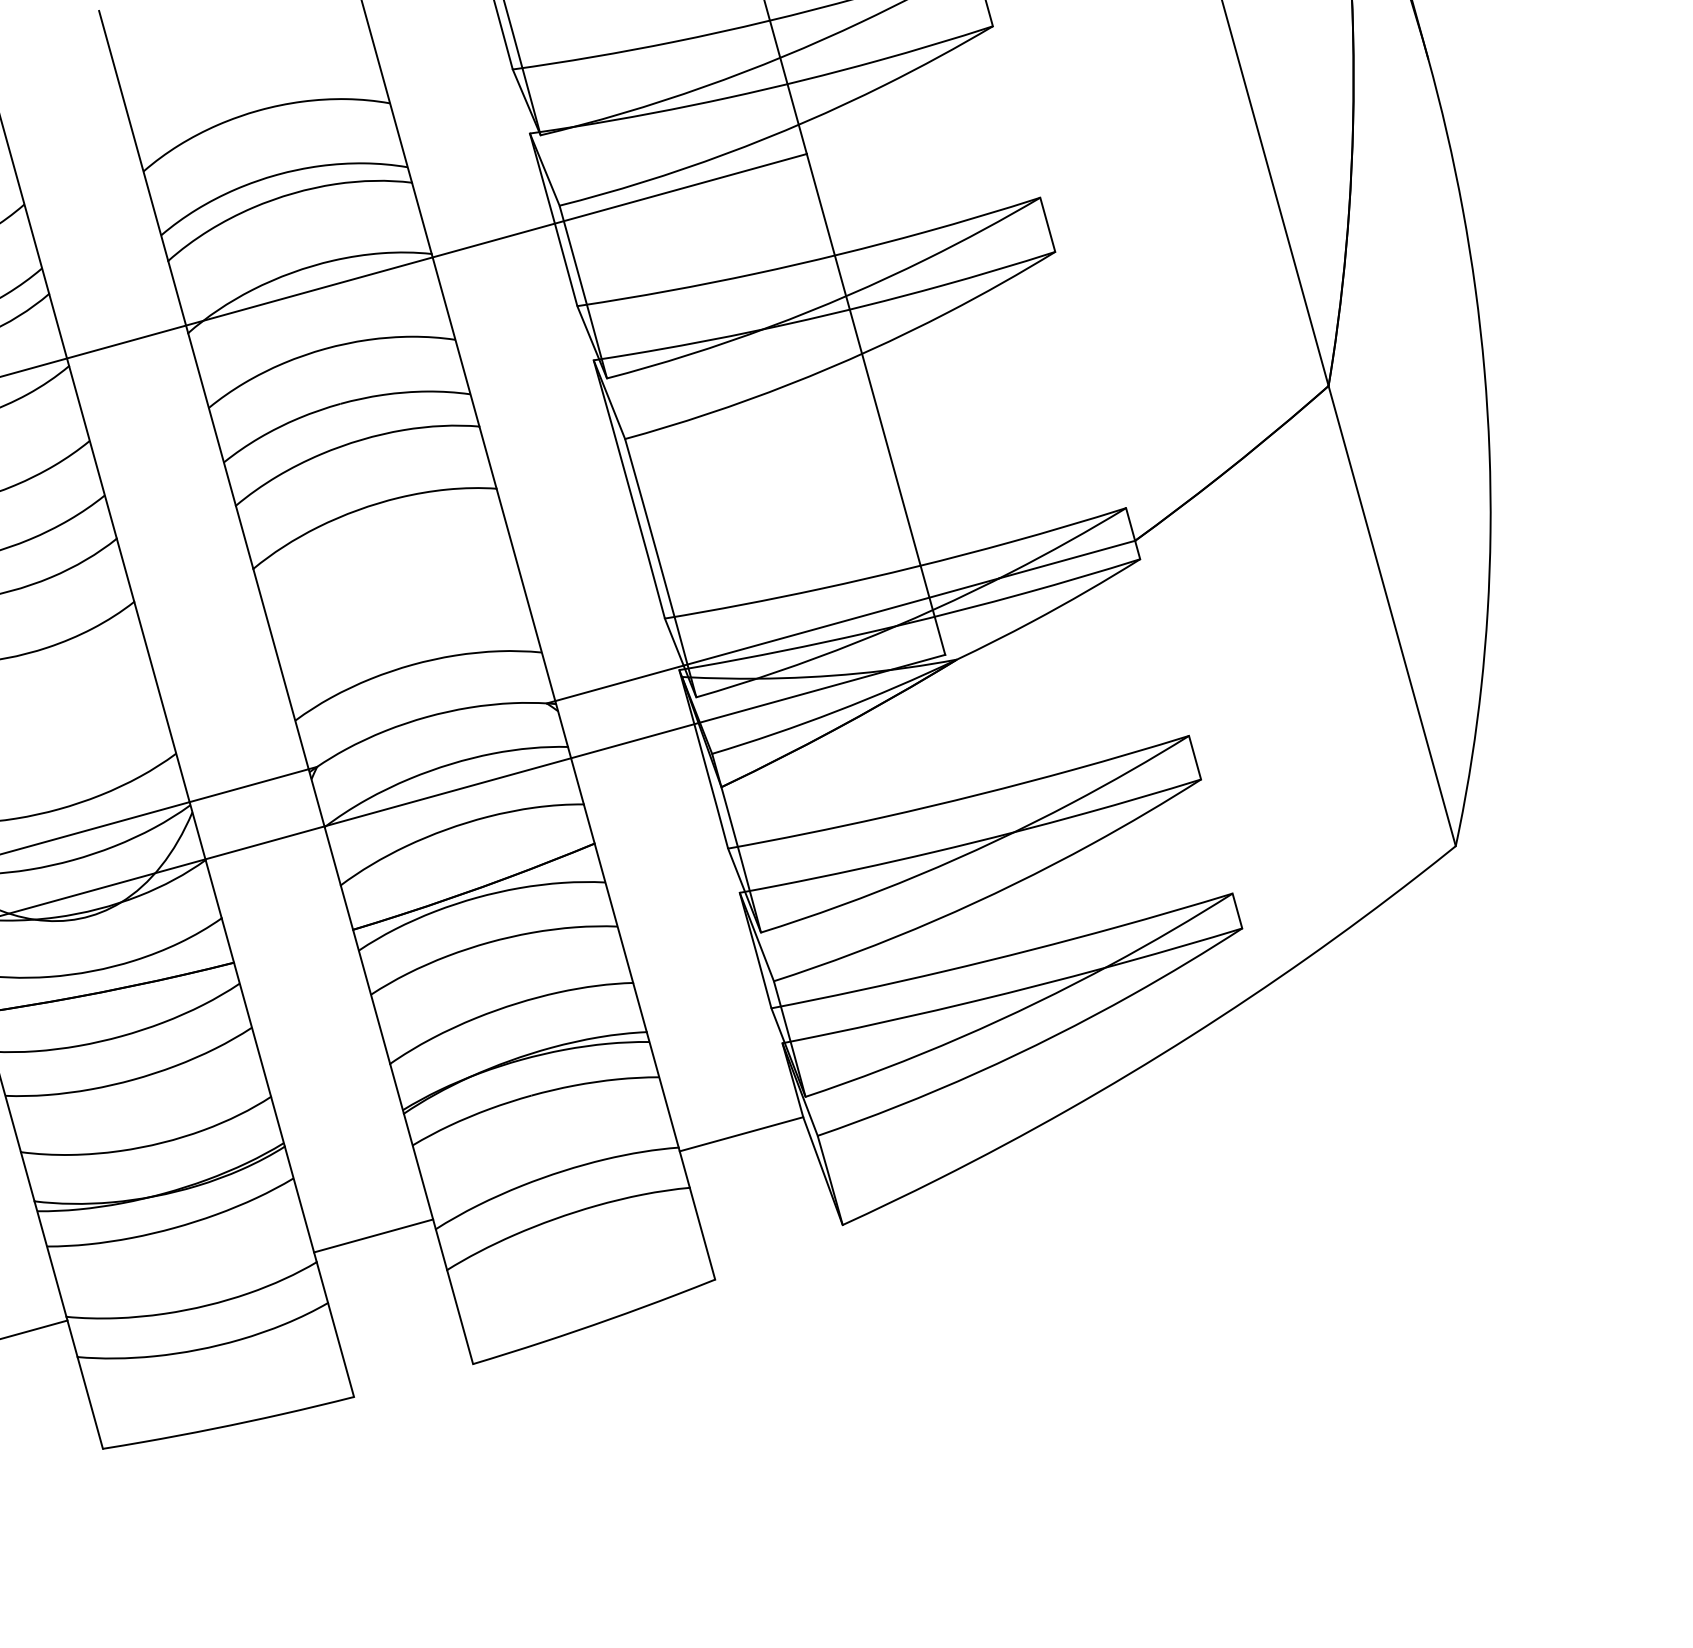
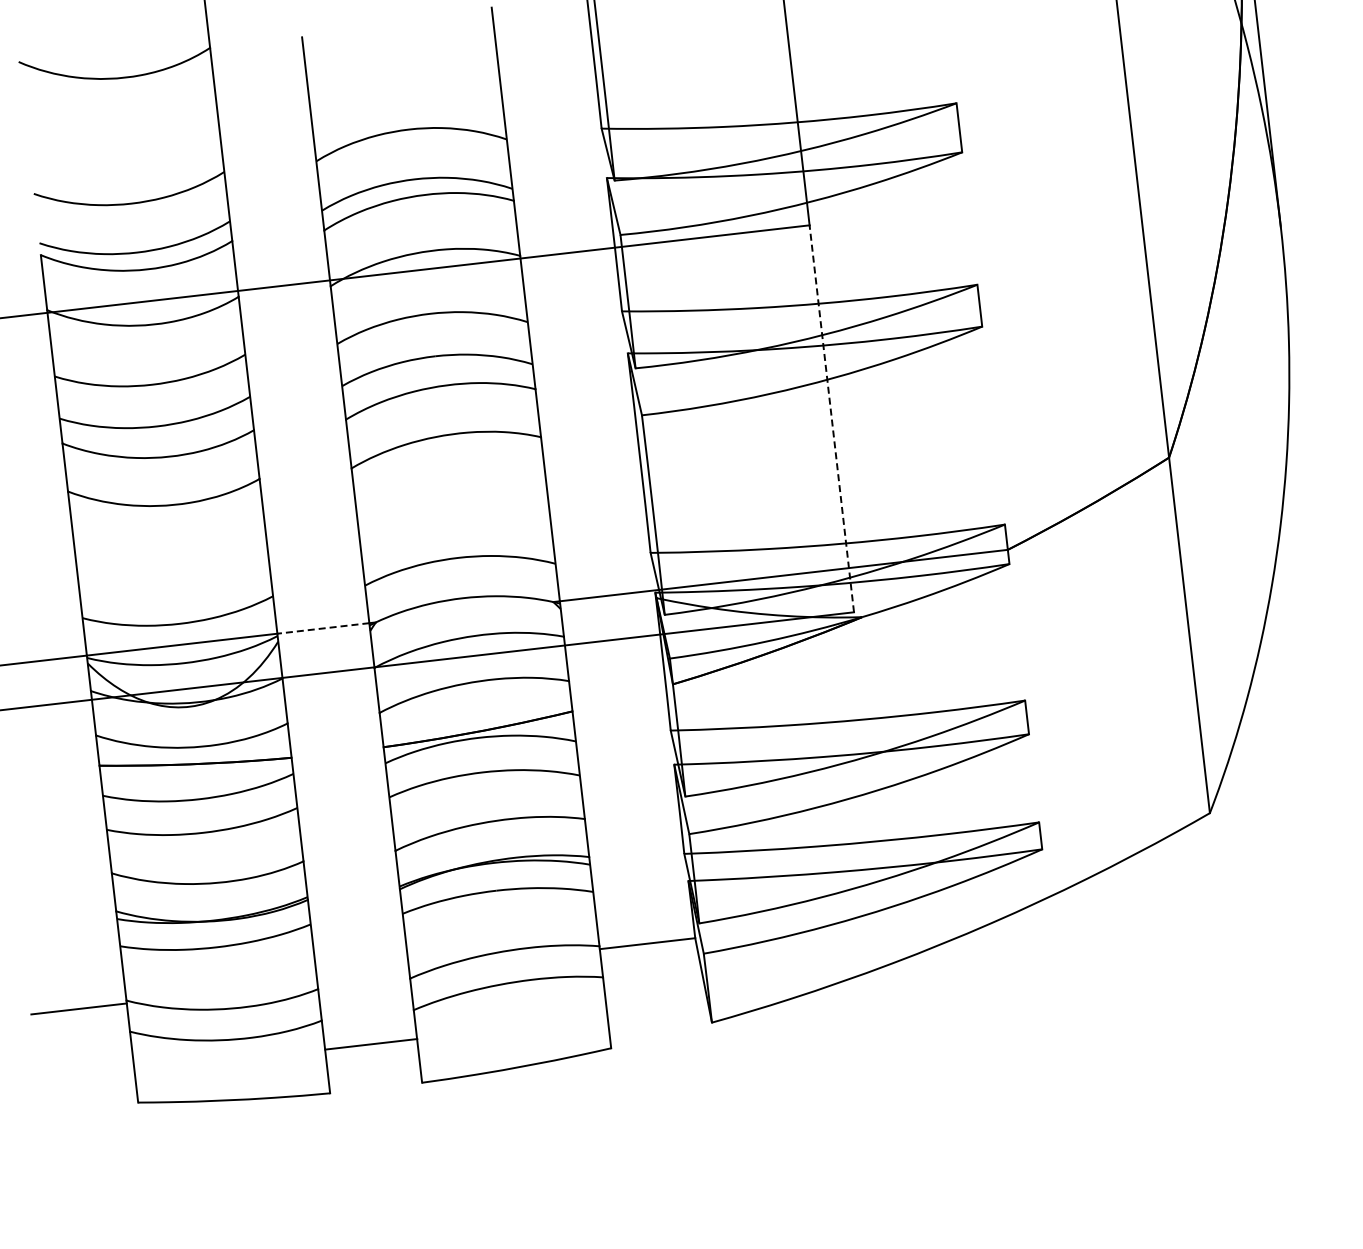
line: (875, 404) -> (831, 418), solid -> dashed
line: (248, 785) -> (322, 628), solid -> dashed
line: (373, 1236) -> (371, 1044), moved

